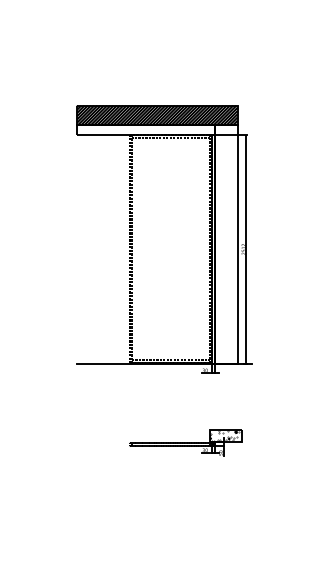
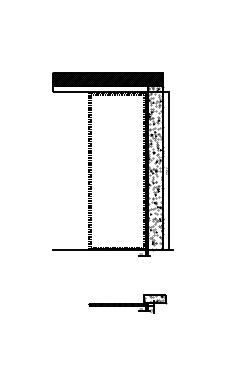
hatch: (226, 245) -> (155, 168), added

